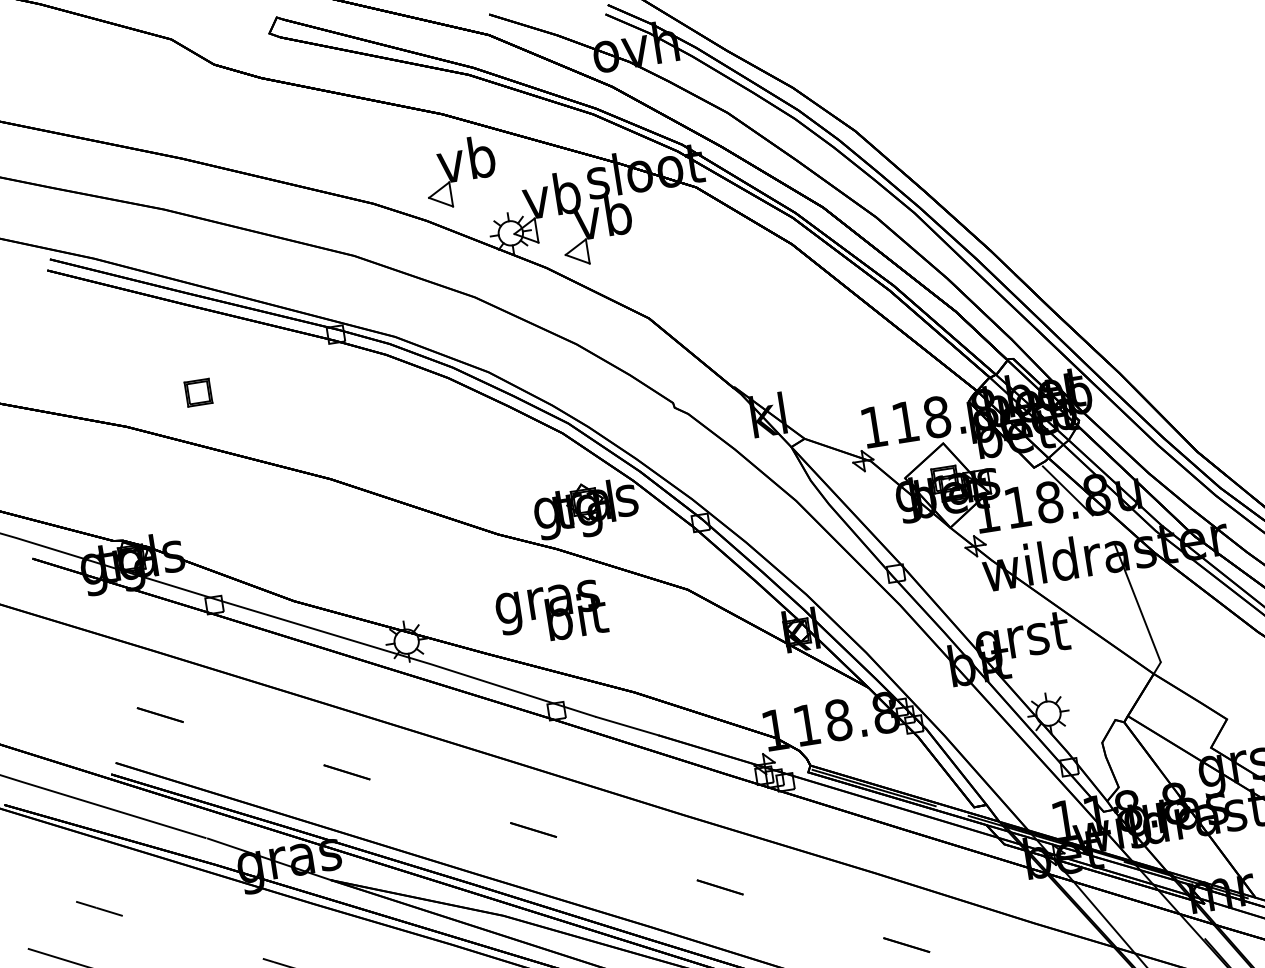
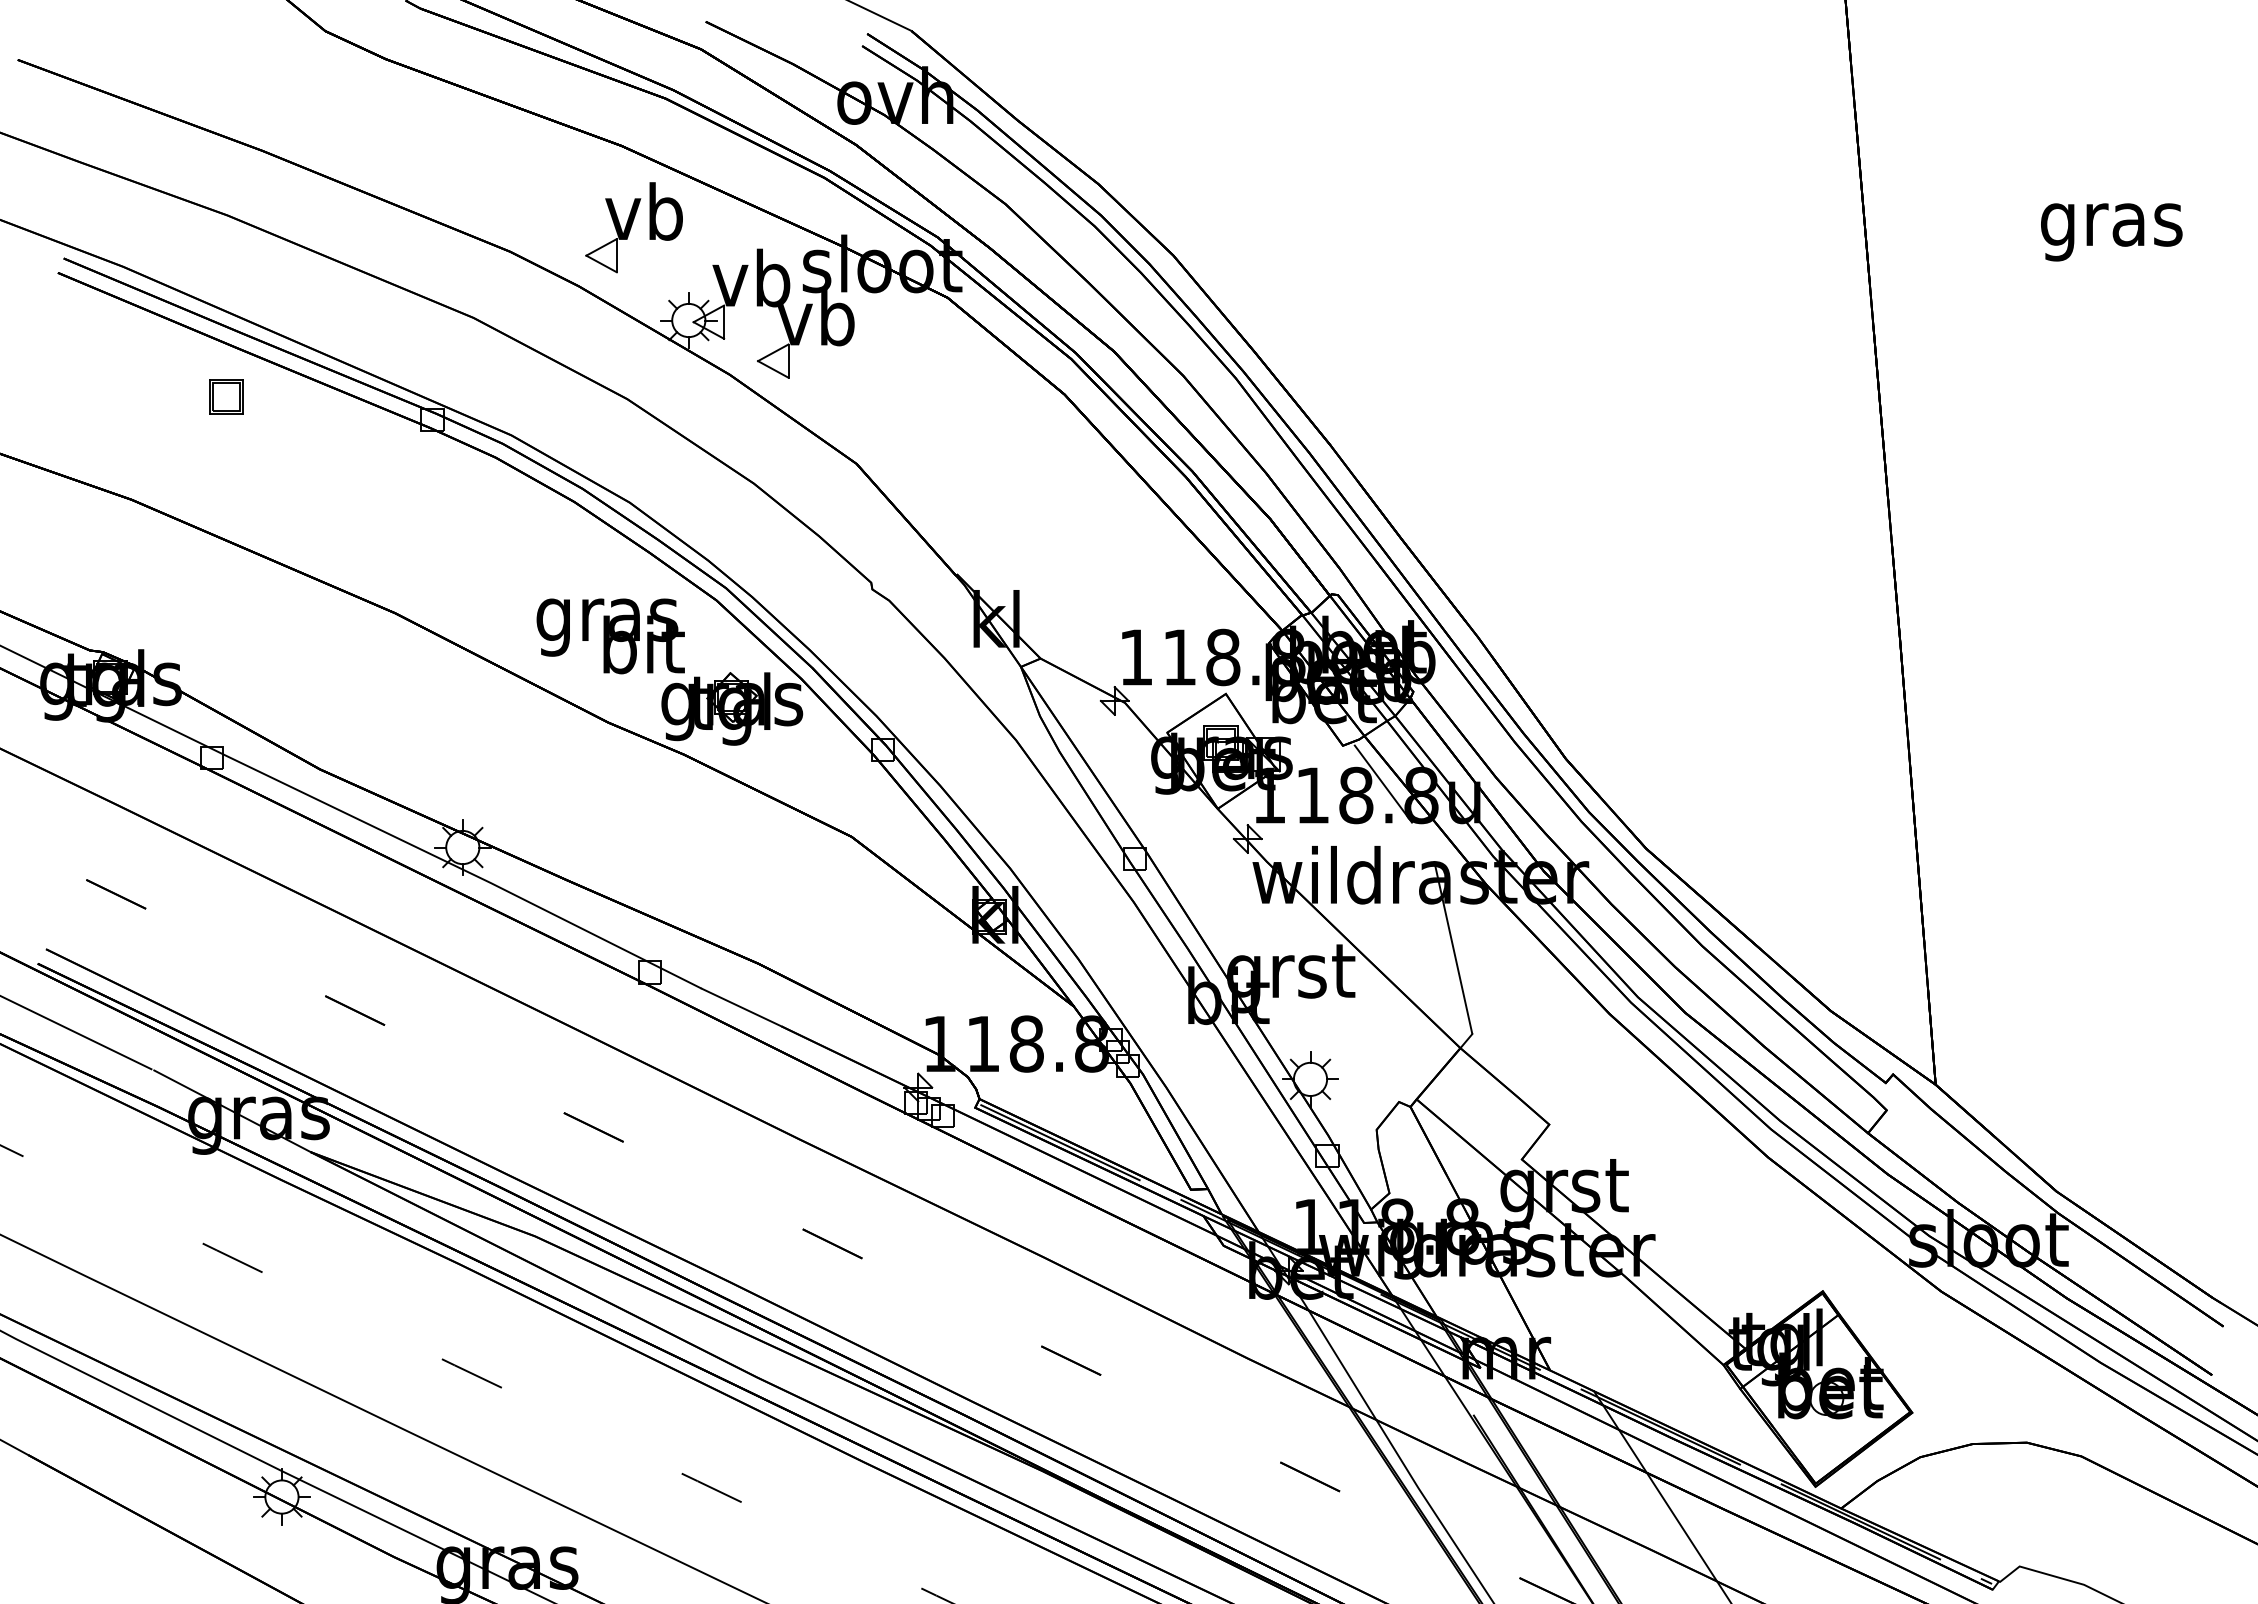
part: (198, 392) -> (226, 396), moved
text: (551, 613) -> (610, 636), moved

